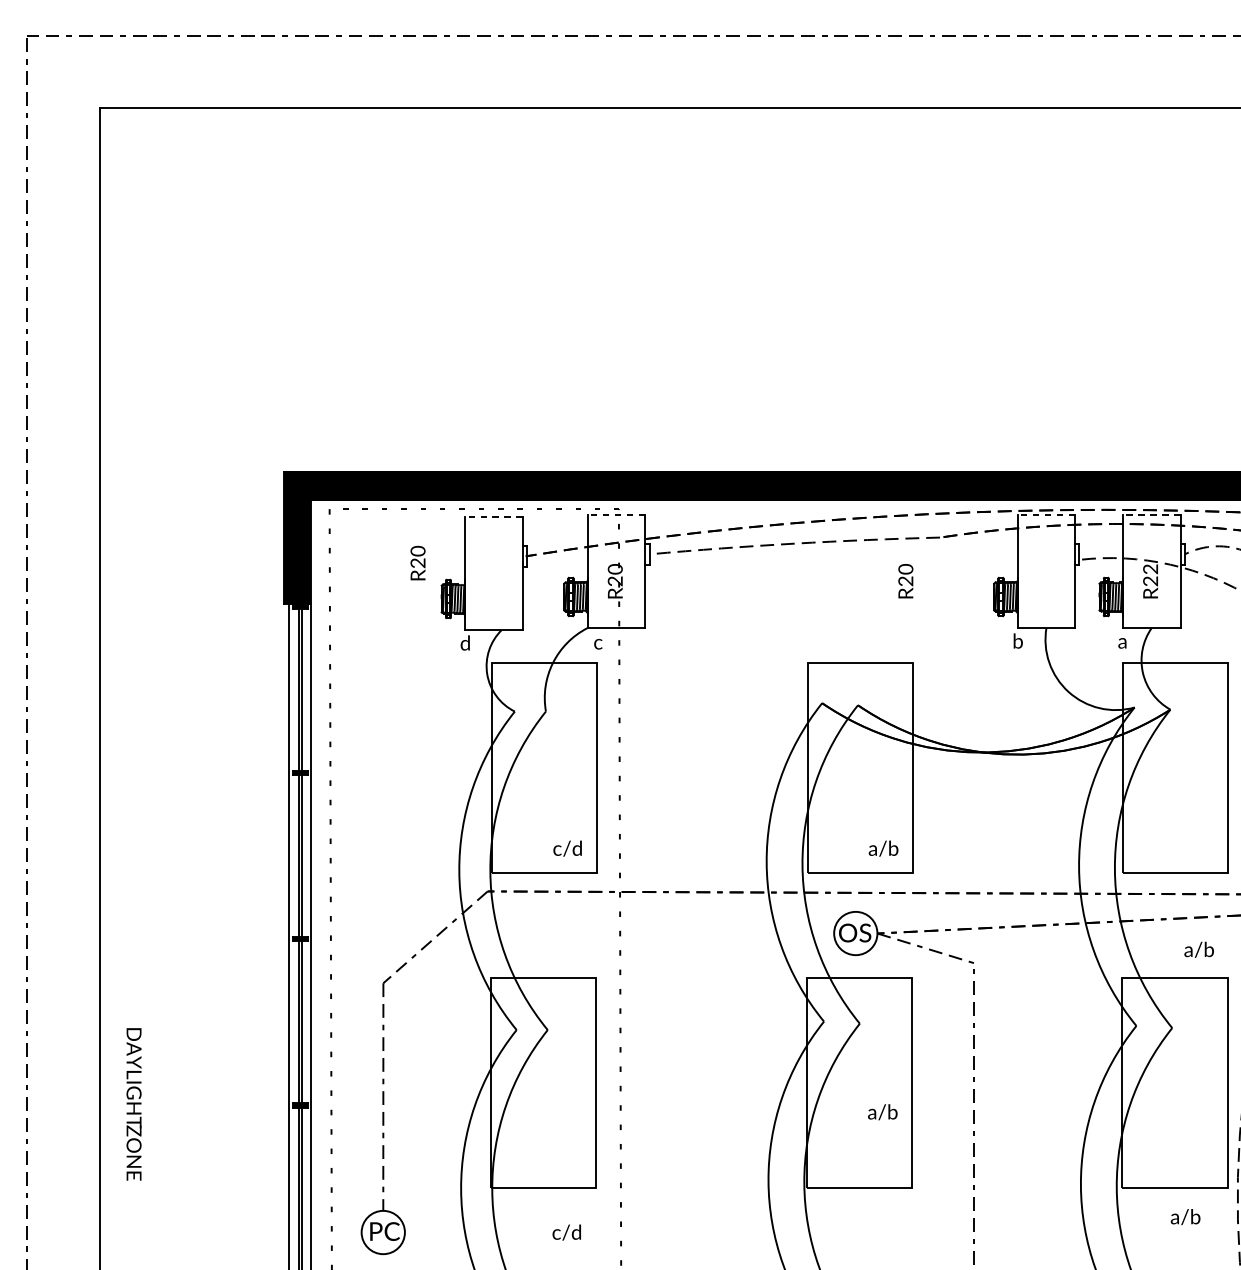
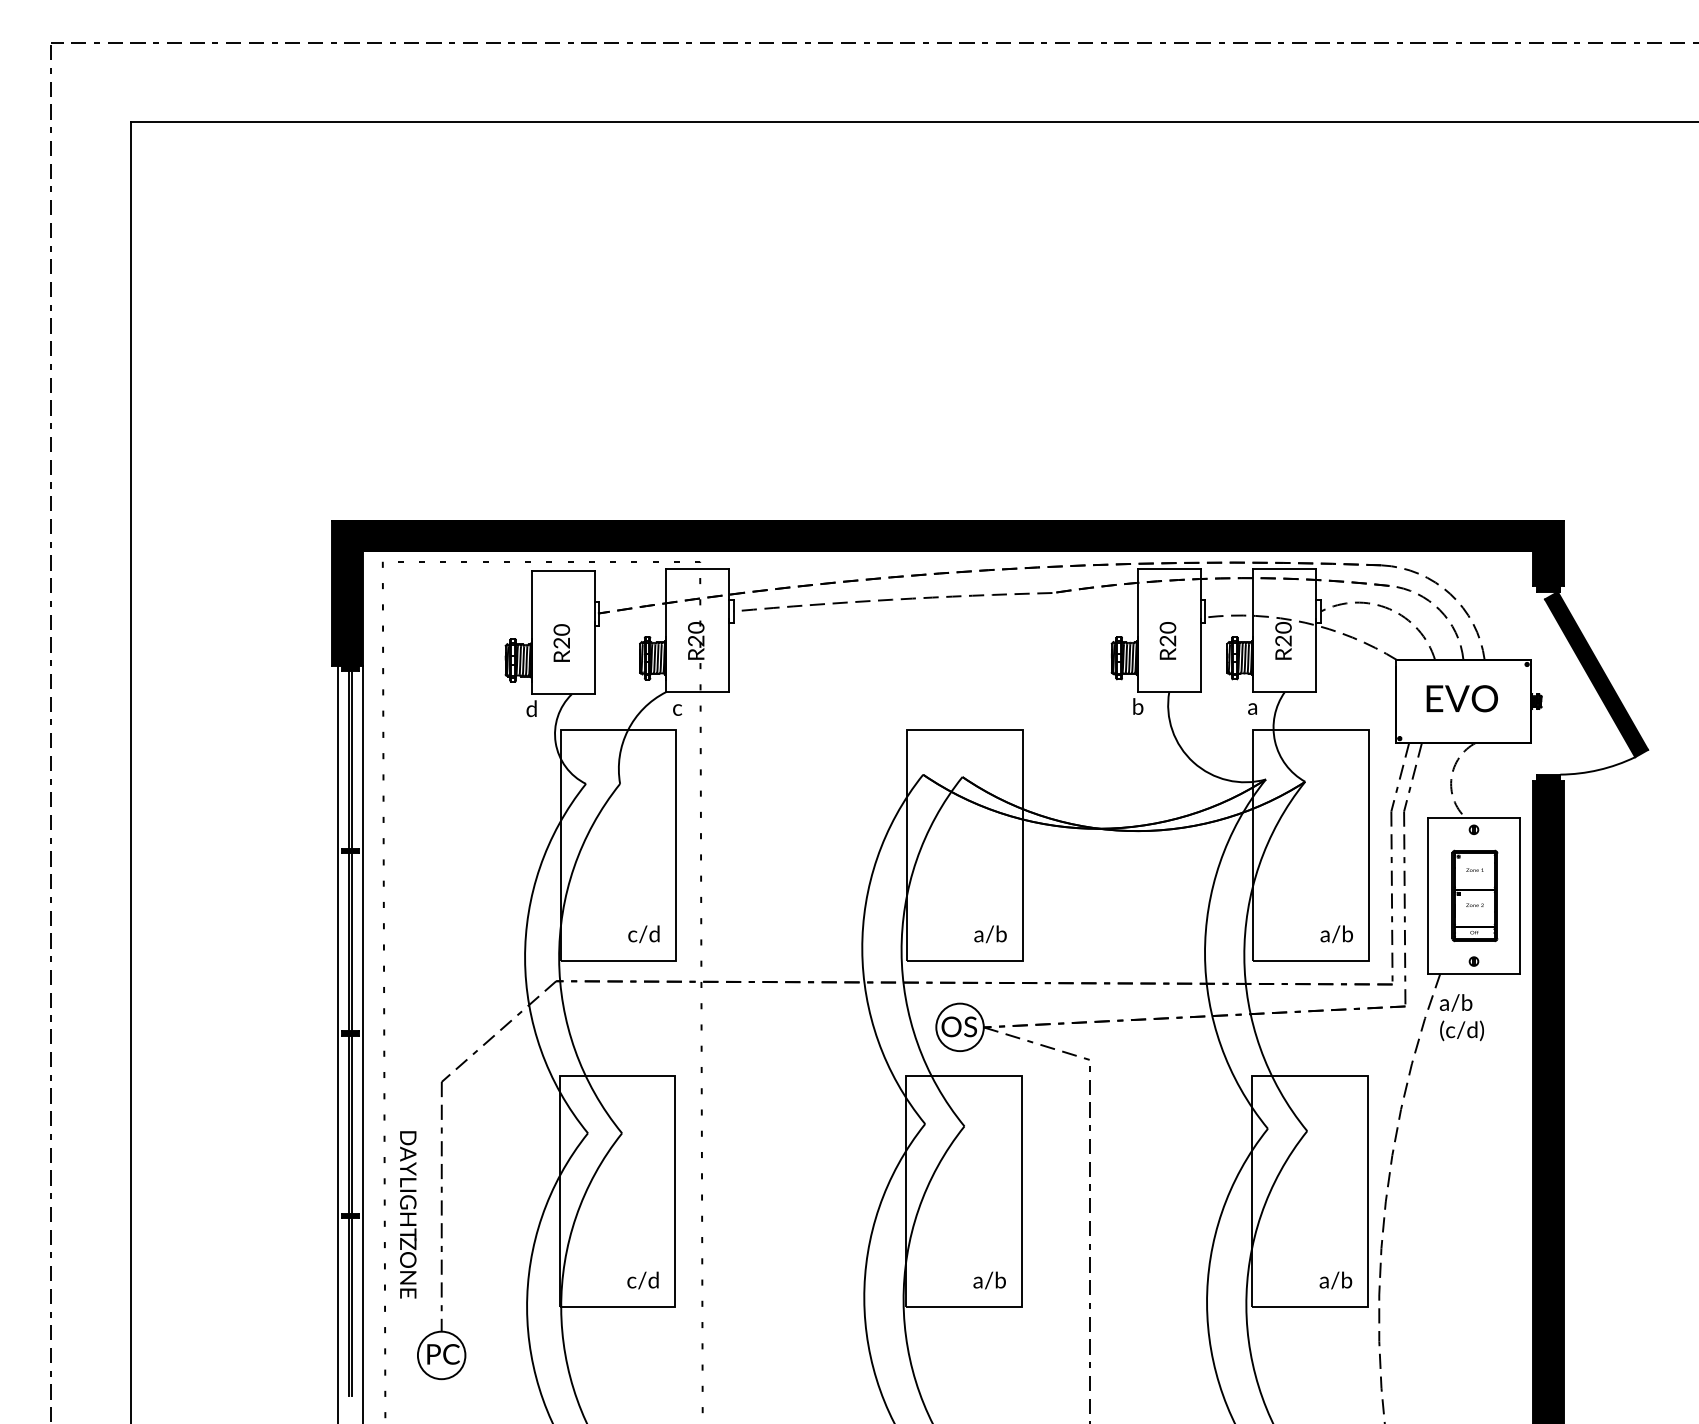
line: (616, 515) -> (697, 568), dashed -> solid
line: (1045, 515) -> (1168, 568), dashed -> solid
line: (1151, 515) -> (1284, 568), dashed -> solid
line: (493, 517) -> (562, 570), dashed -> solid
text: (417, 562) -> (561, 642), moved
text: (1150, 569) -> (1283, 627), R22 -> R20
text: (905, 580) -> (1167, 640), moved
text: (1198, 950) -> (1336, 934), moved
text: (134, 1104) -> (408, 1214), moved
text: (882, 1112) -> (989, 1280), moved
text: (1185, 1217) -> (1335, 1280), moved
text: (566, 1232) -> (642, 1280), moved

